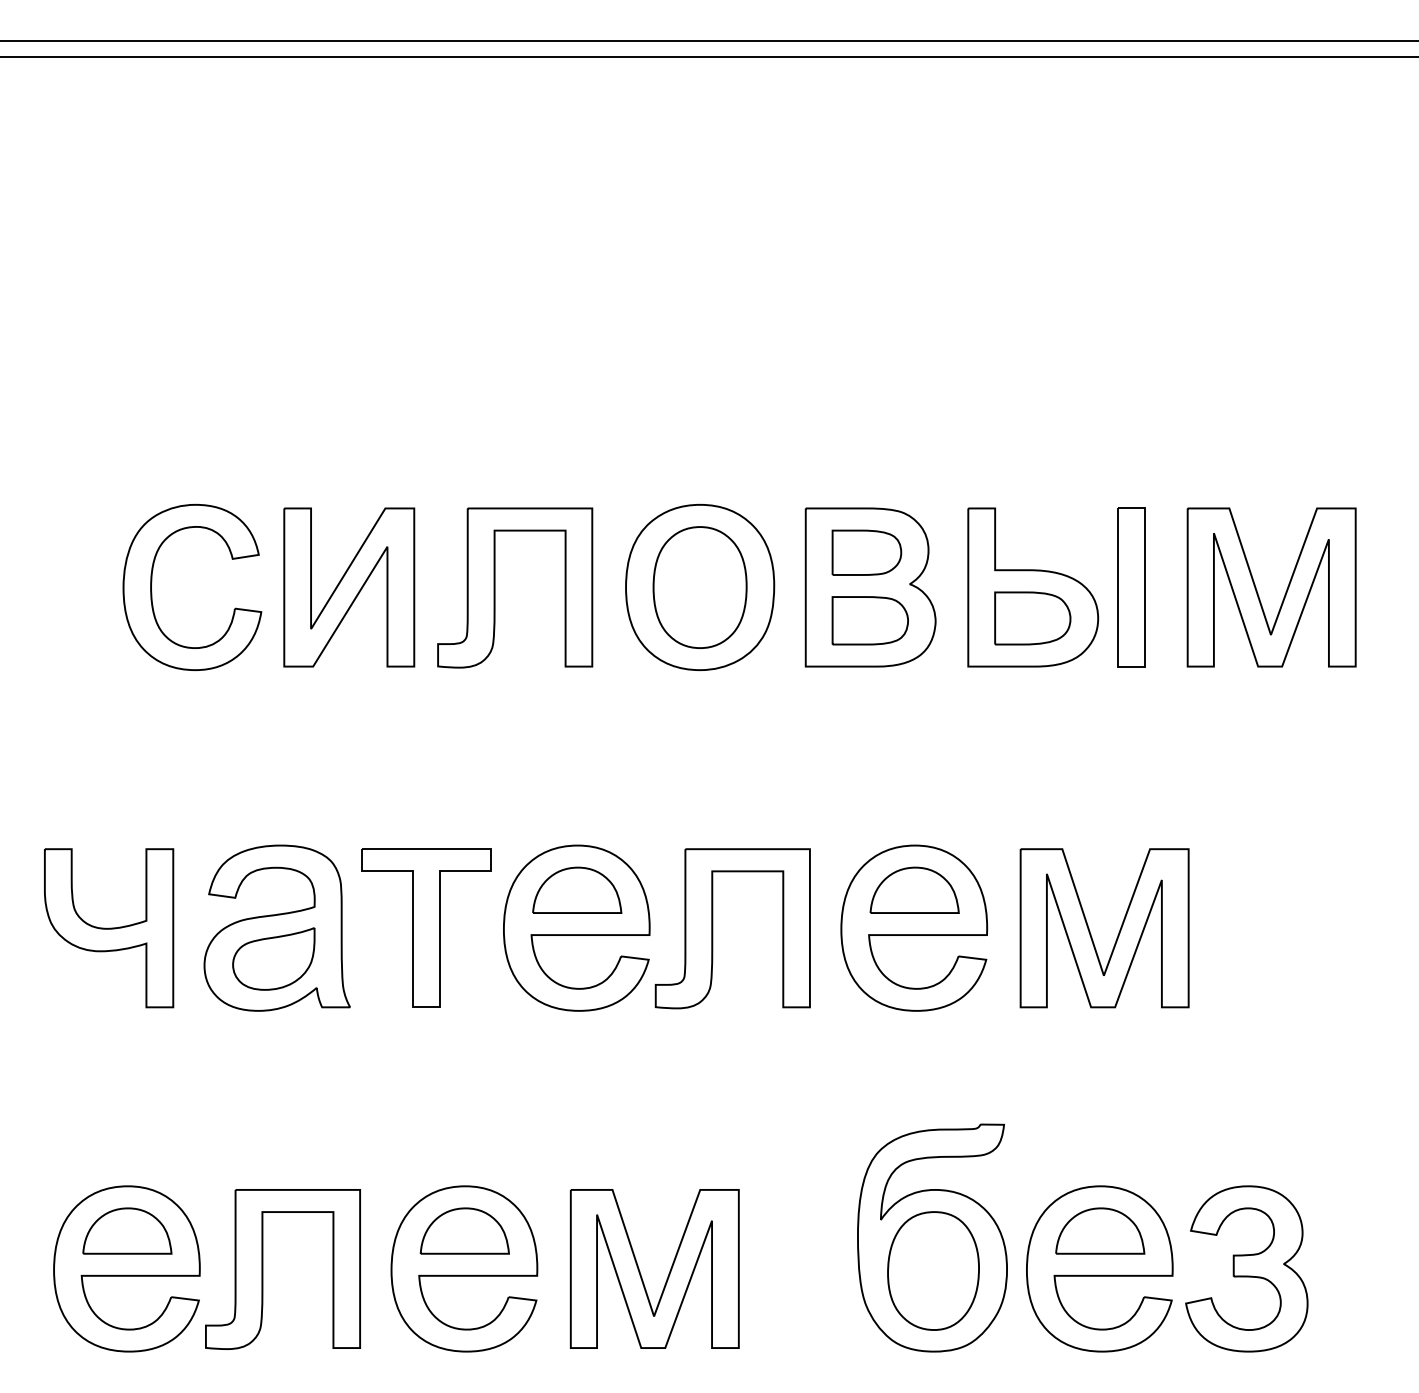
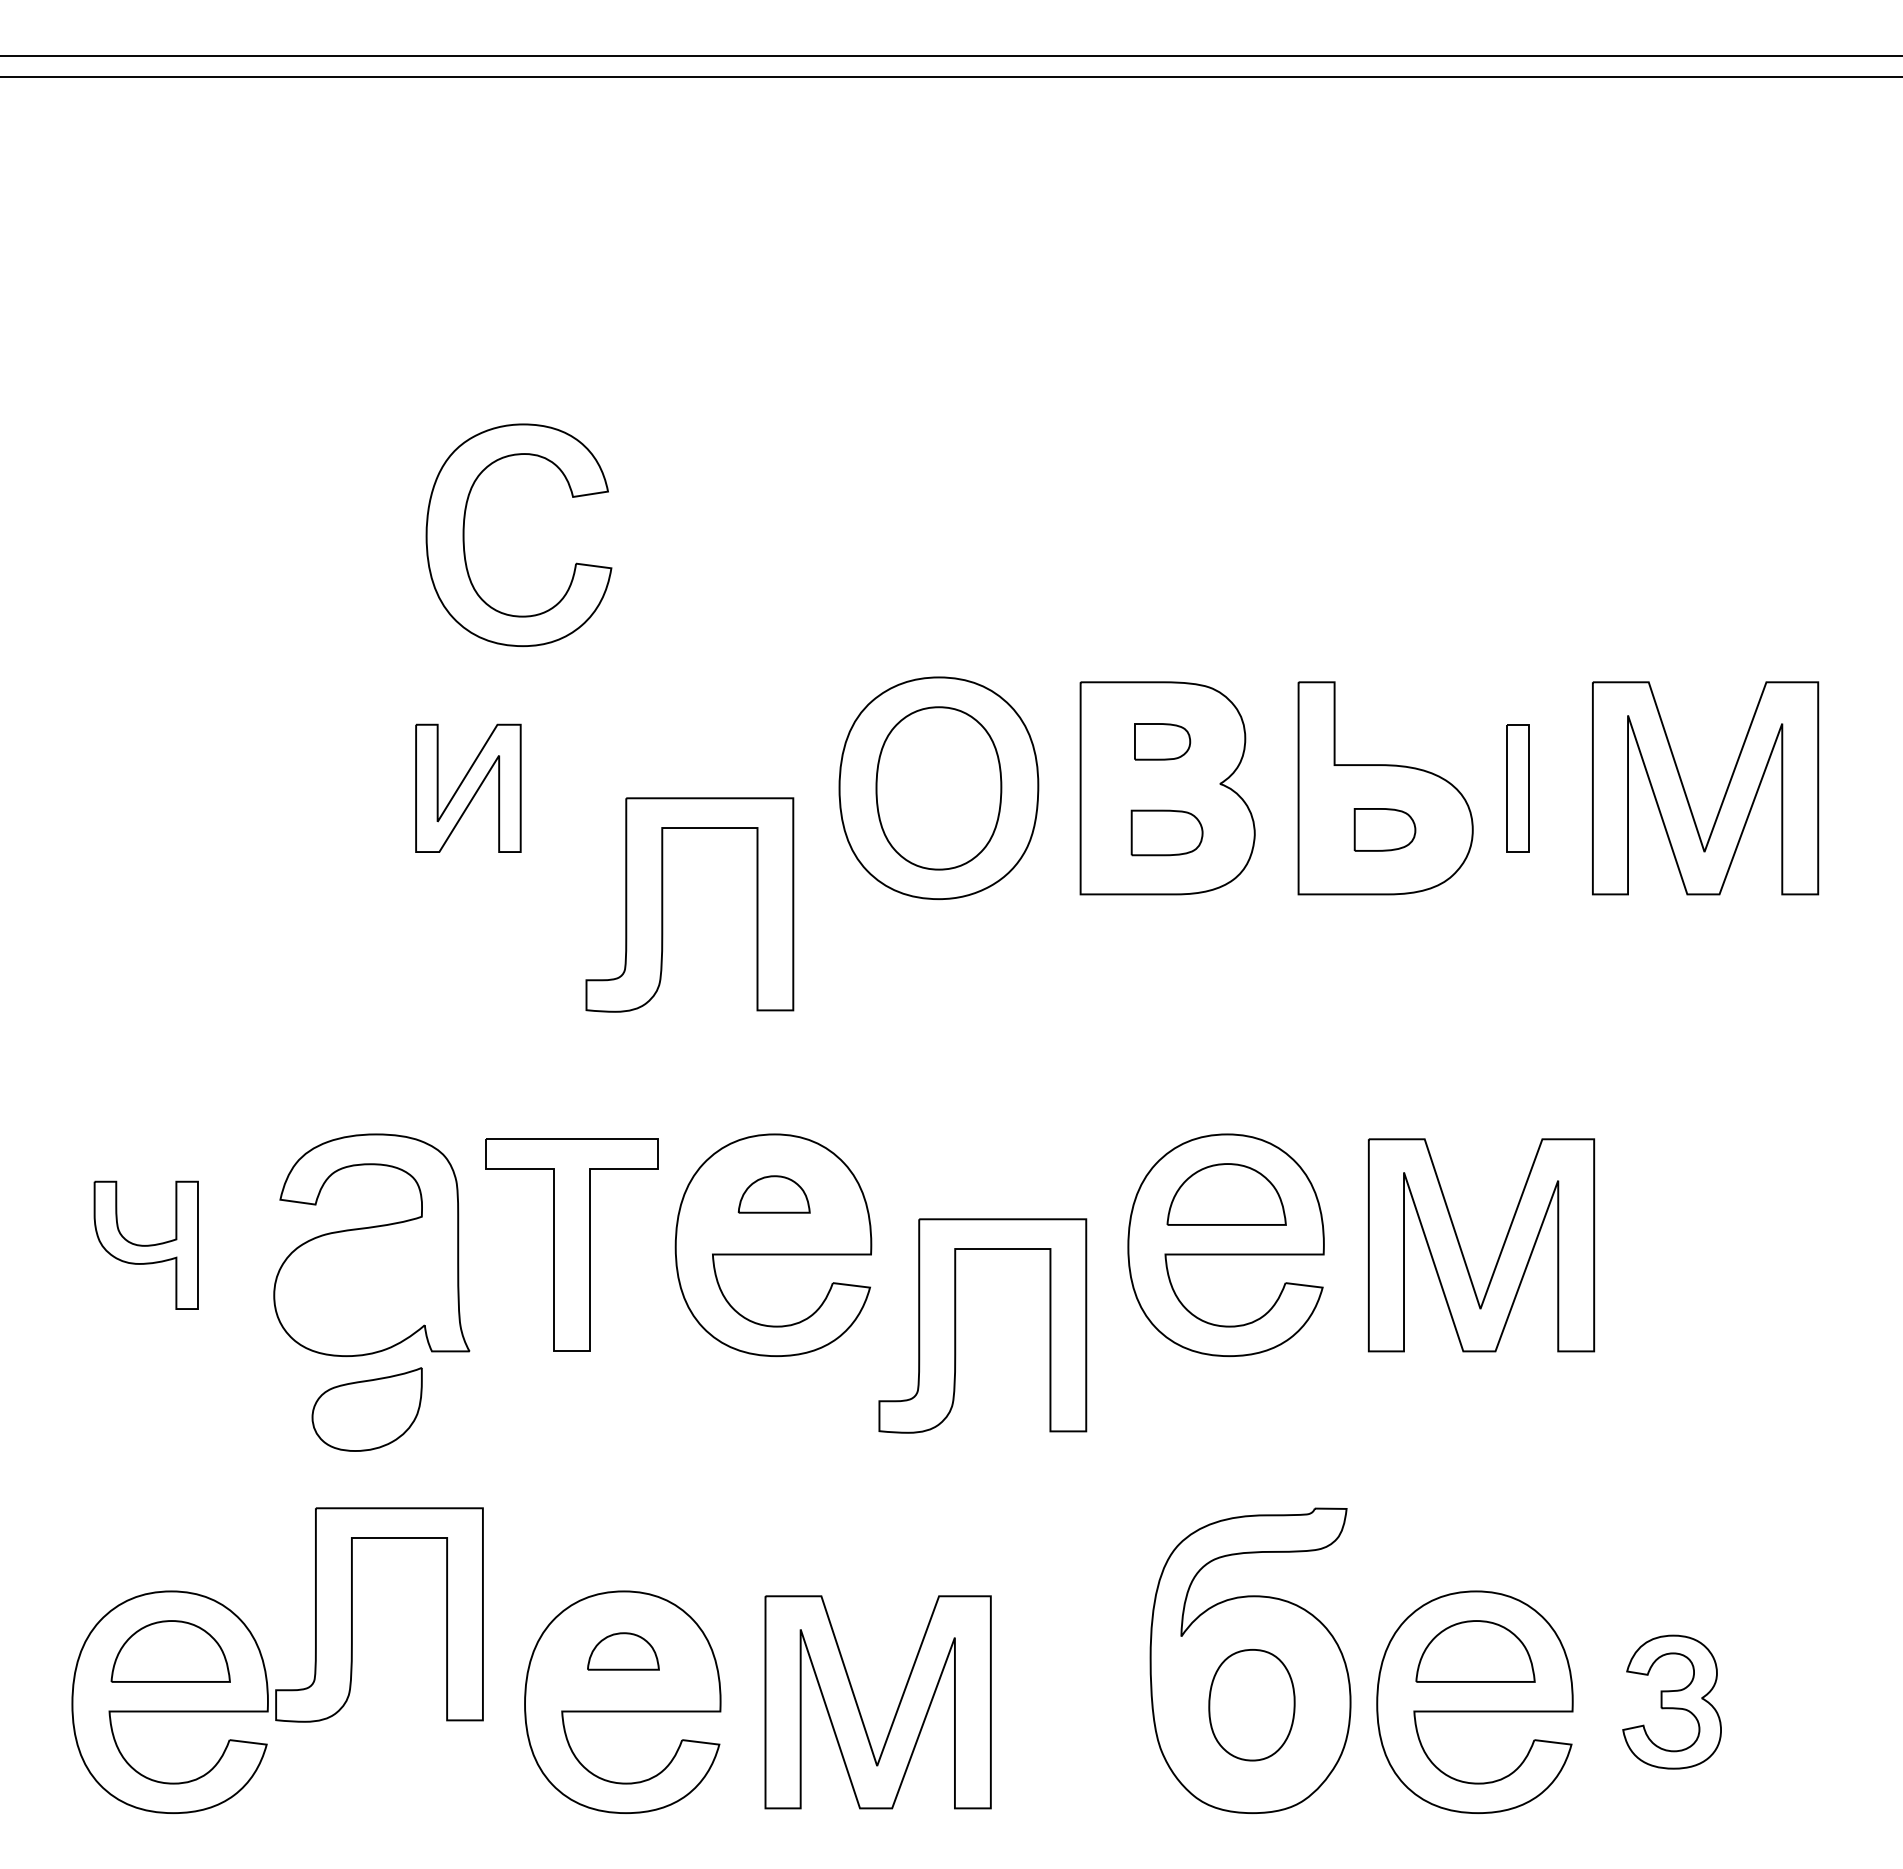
part: (866, 552) -> (1162, 741), size x0.6
part: (151, 586) -> (464, 534), moved
part: (1131, 586) -> (1517, 787), size x0.6
part: (349, 587) -> (468, 788), size x0.6
part: (495, 587) -> (663, 904), moved
part: (1032, 618) -> (1384, 829), size x0.6
part: (869, 620) -> (1166, 832), size x0.7
part: (577, 890) -> (774, 1194), size x0.6
part: (109, 928) -> (146, 1245), size x0.6
part: (713, 928) -> (956, 1325), moved
part: (273, 958) -> (366, 1409), moved
part: (464, 1231) -> (623, 1651), size x0.6
part: (1246, 1268) -> (1671, 1701), size x0.6
part: (262, 1269) -> (352, 1614), moved
part: (933, 1271) -> (1251, 1705), size x0.7

